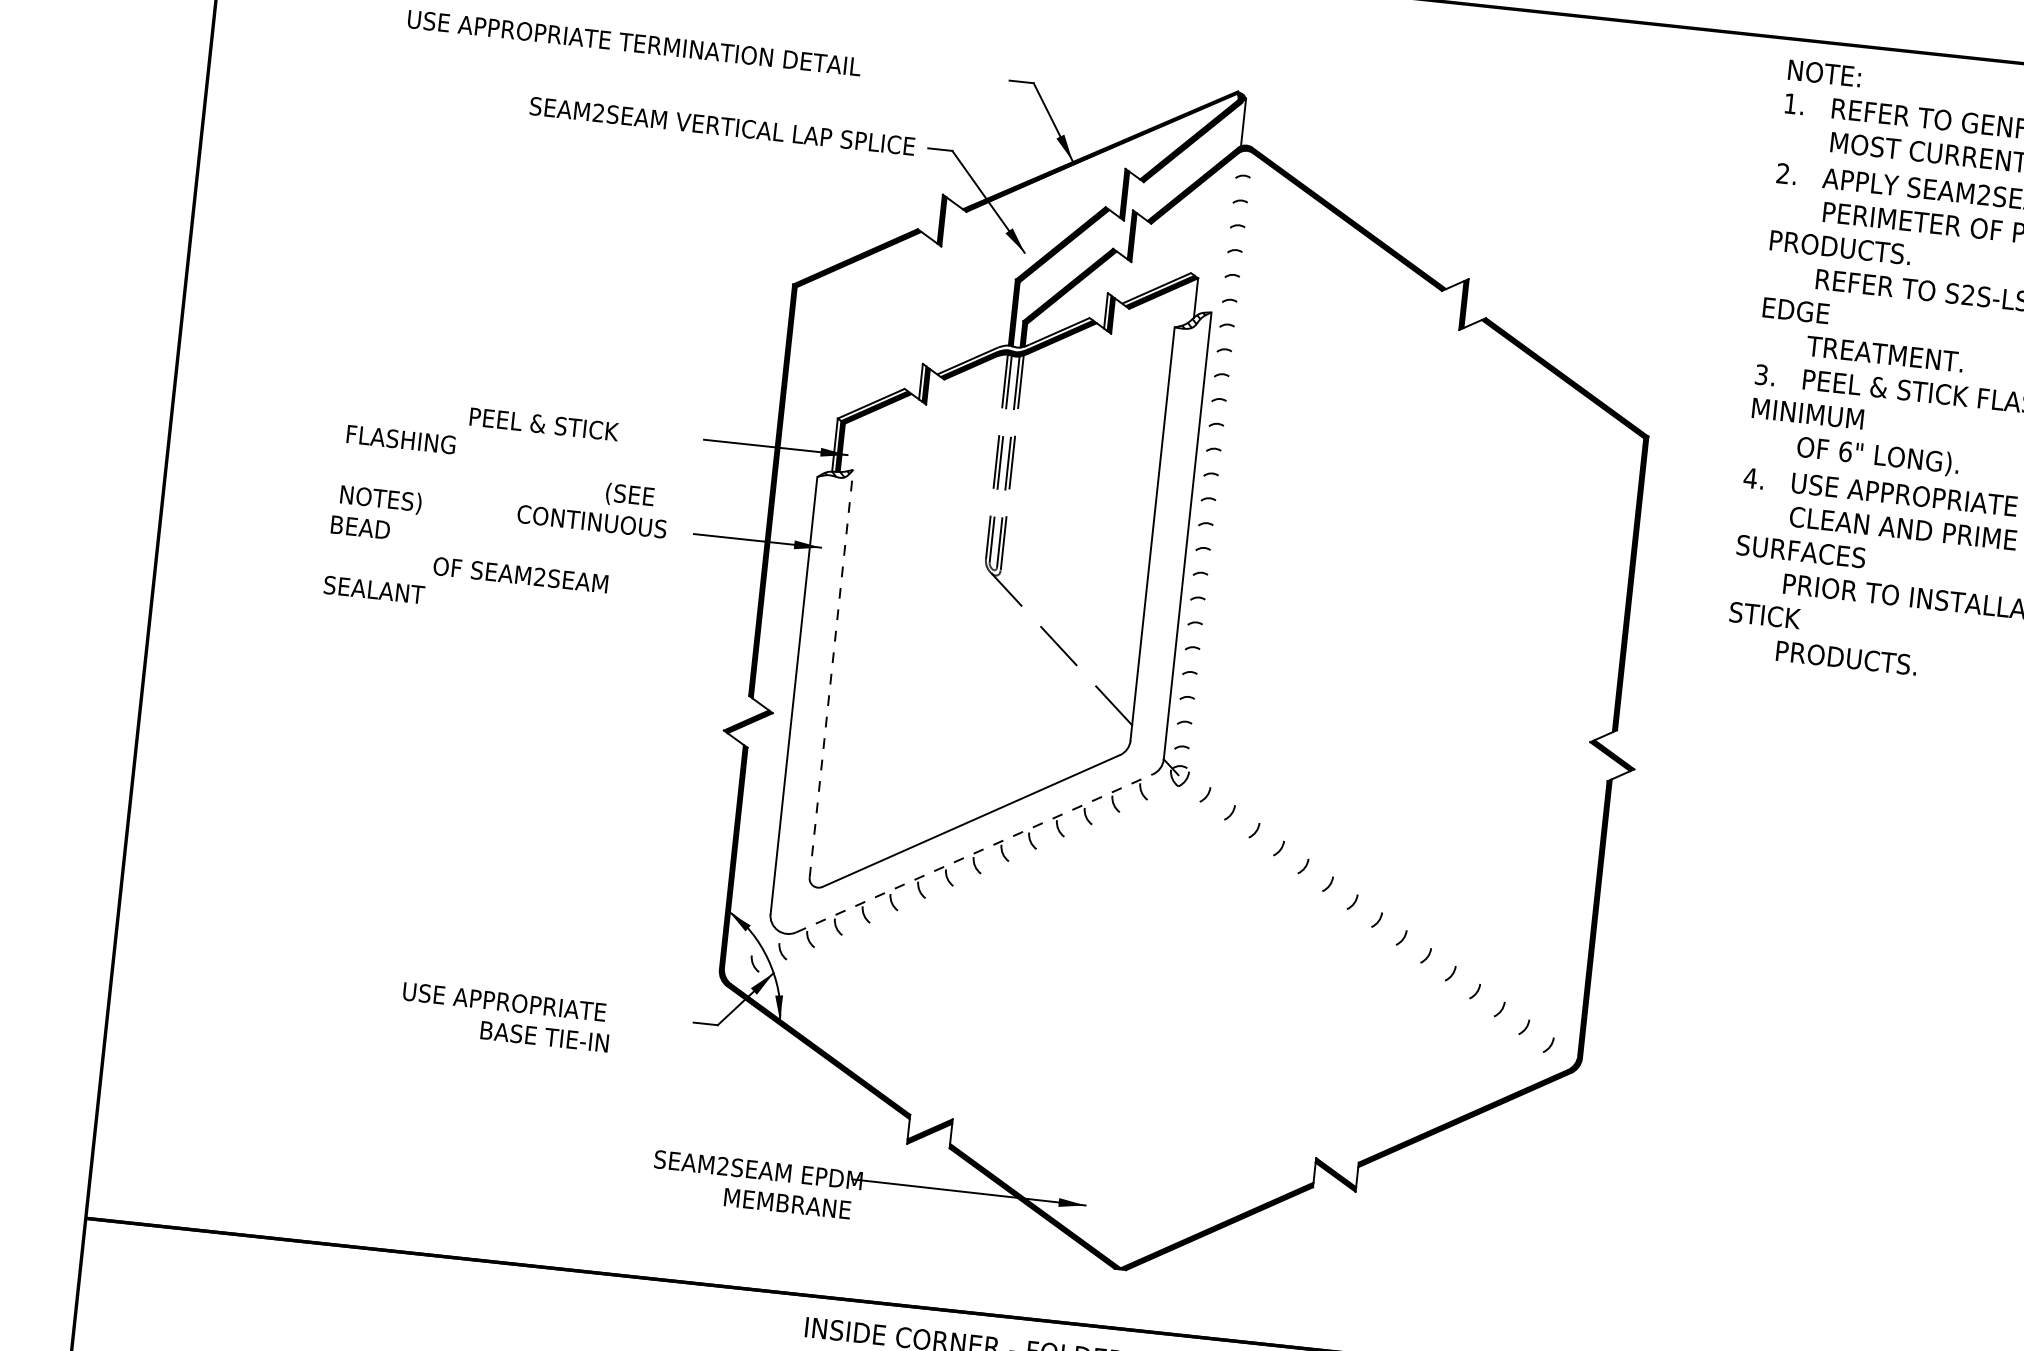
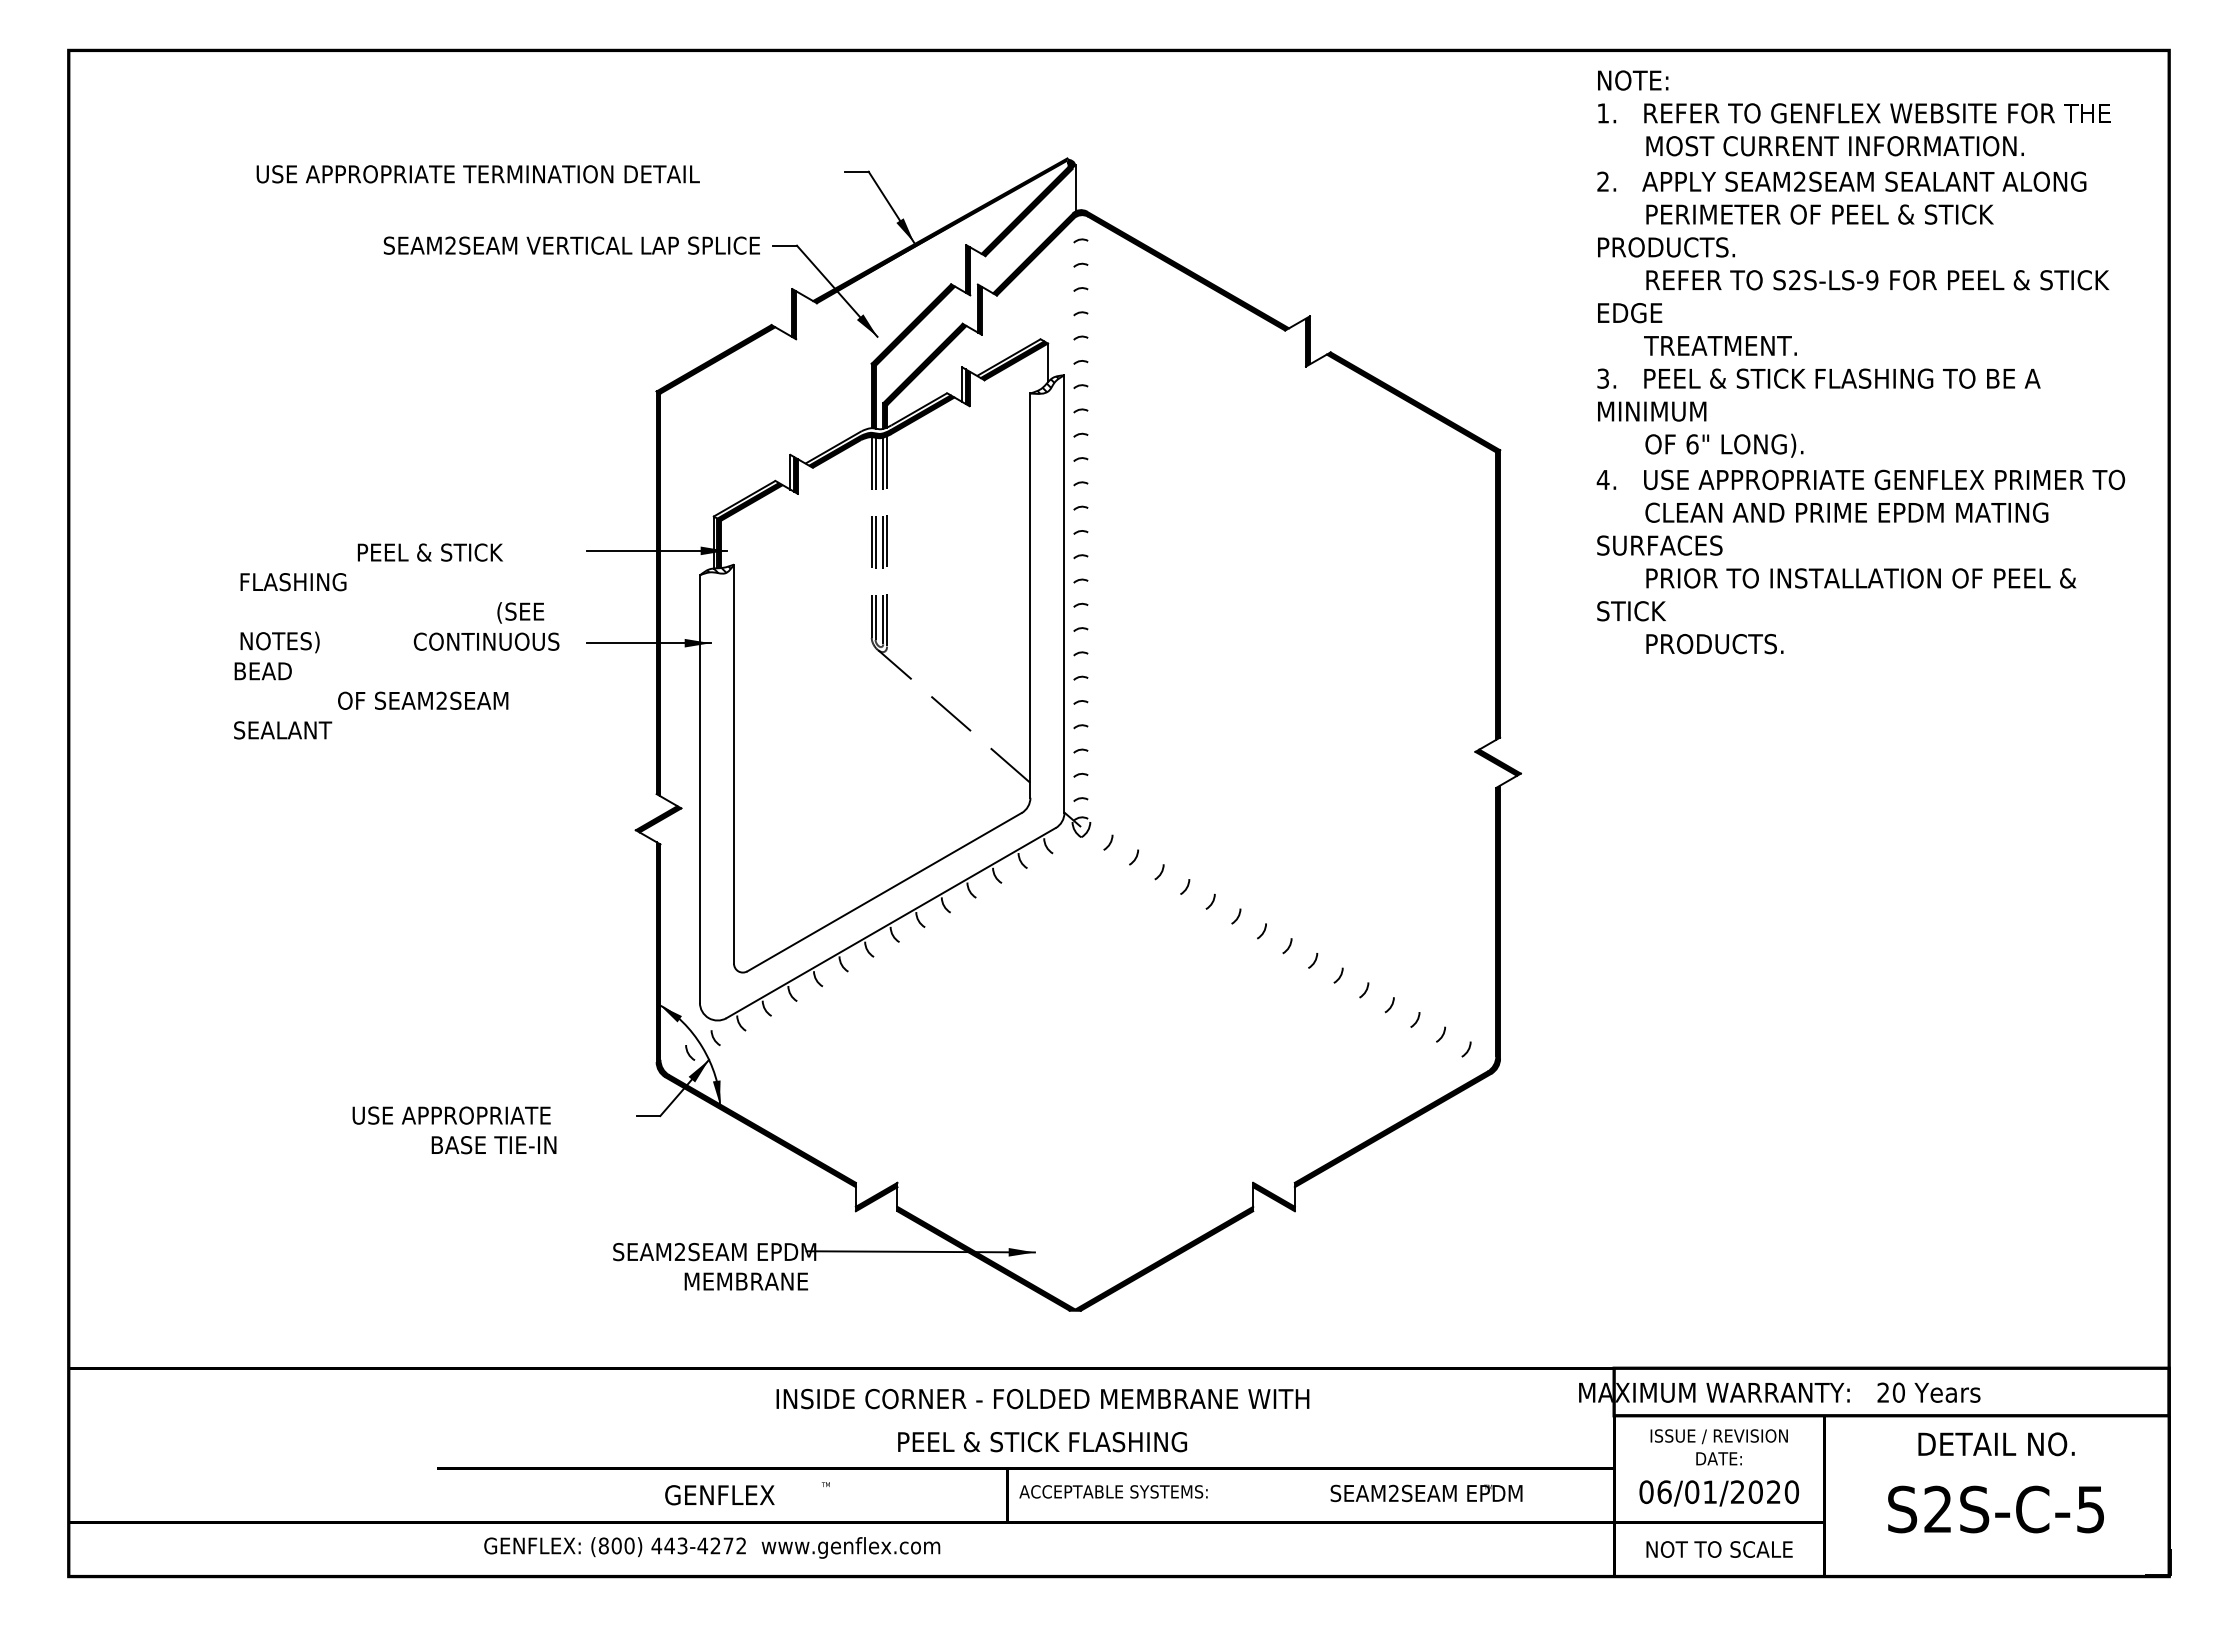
line: (831, 674) -> (734, 764), dashed -> solid
line: (974, 853) -> (891, 923), dashed -> solid

